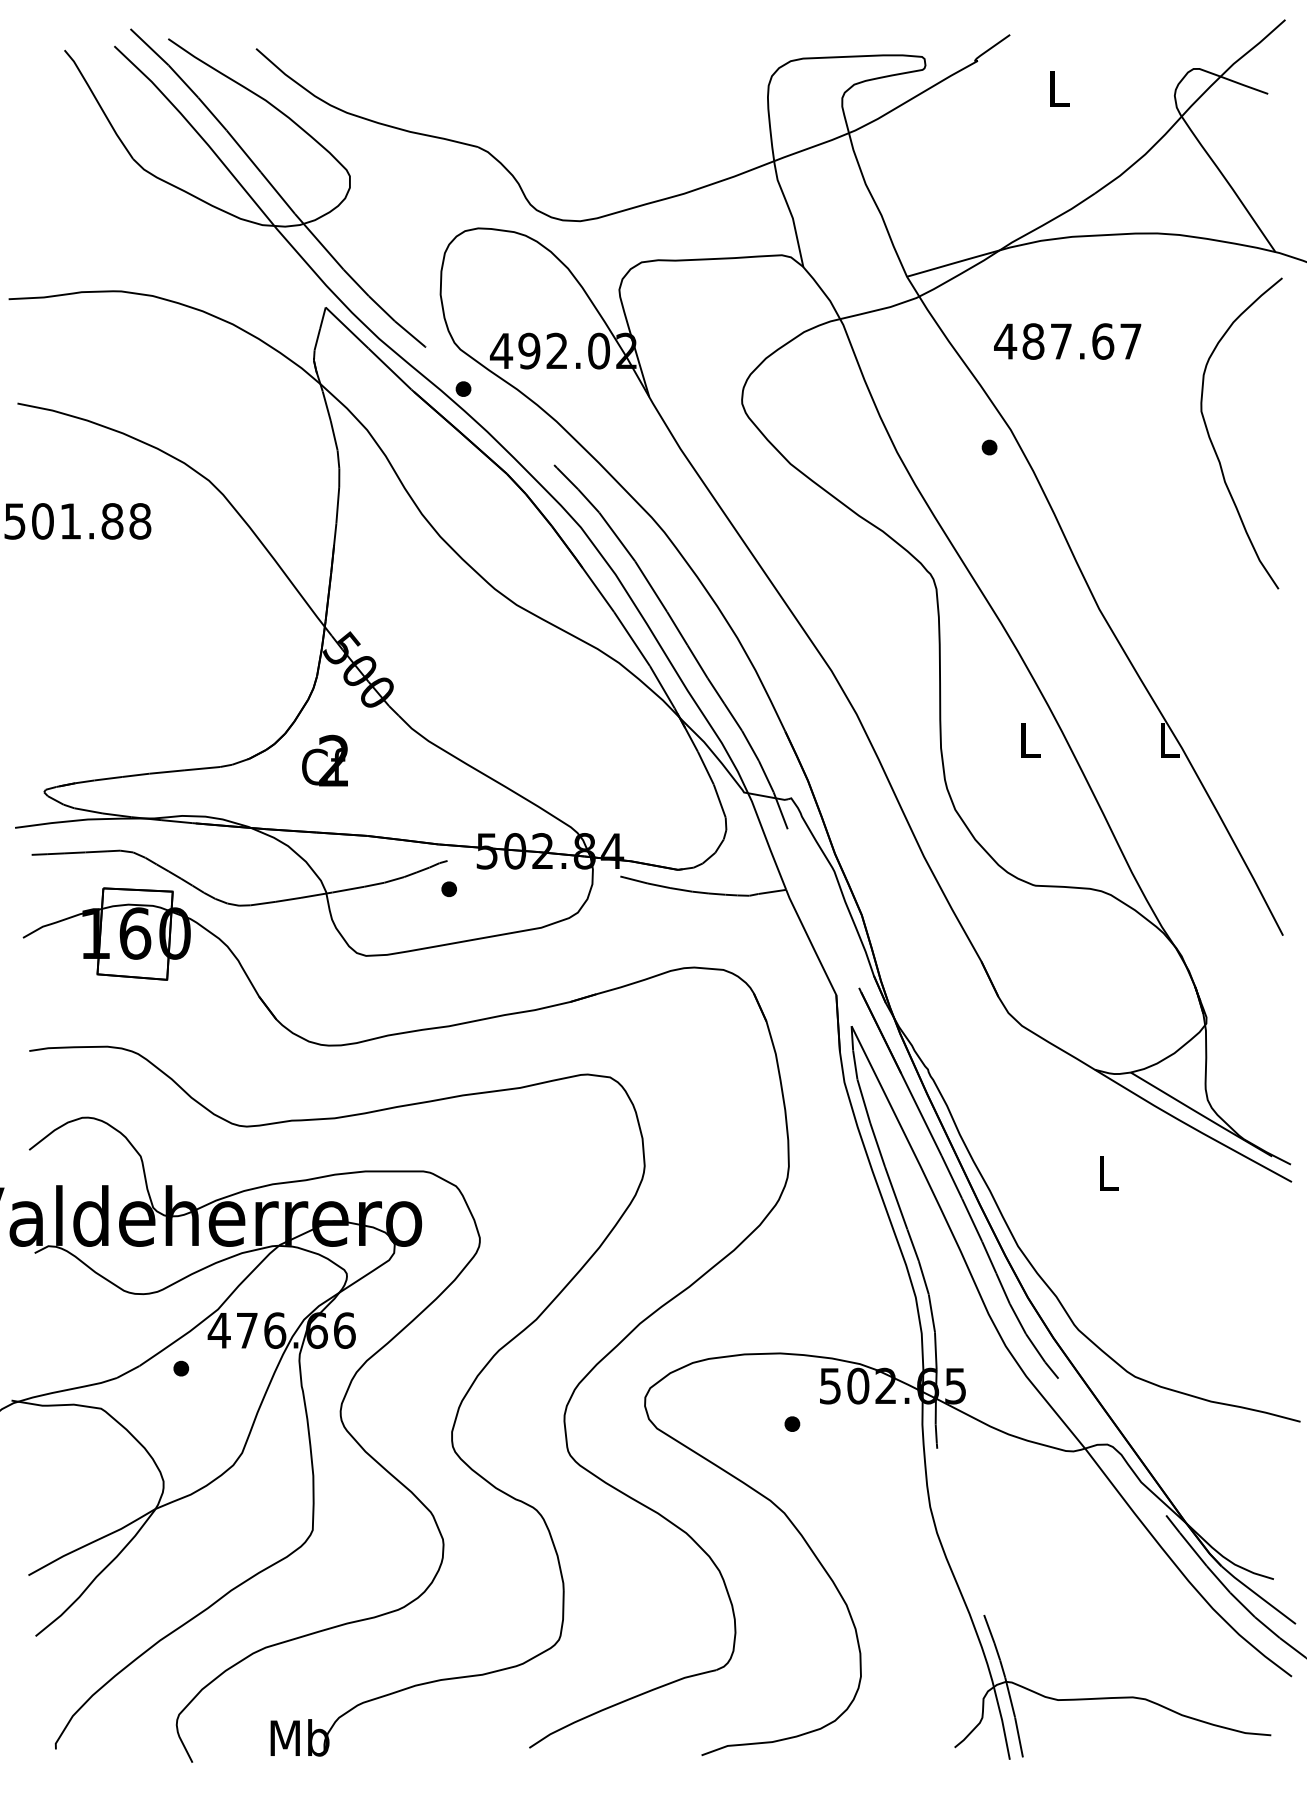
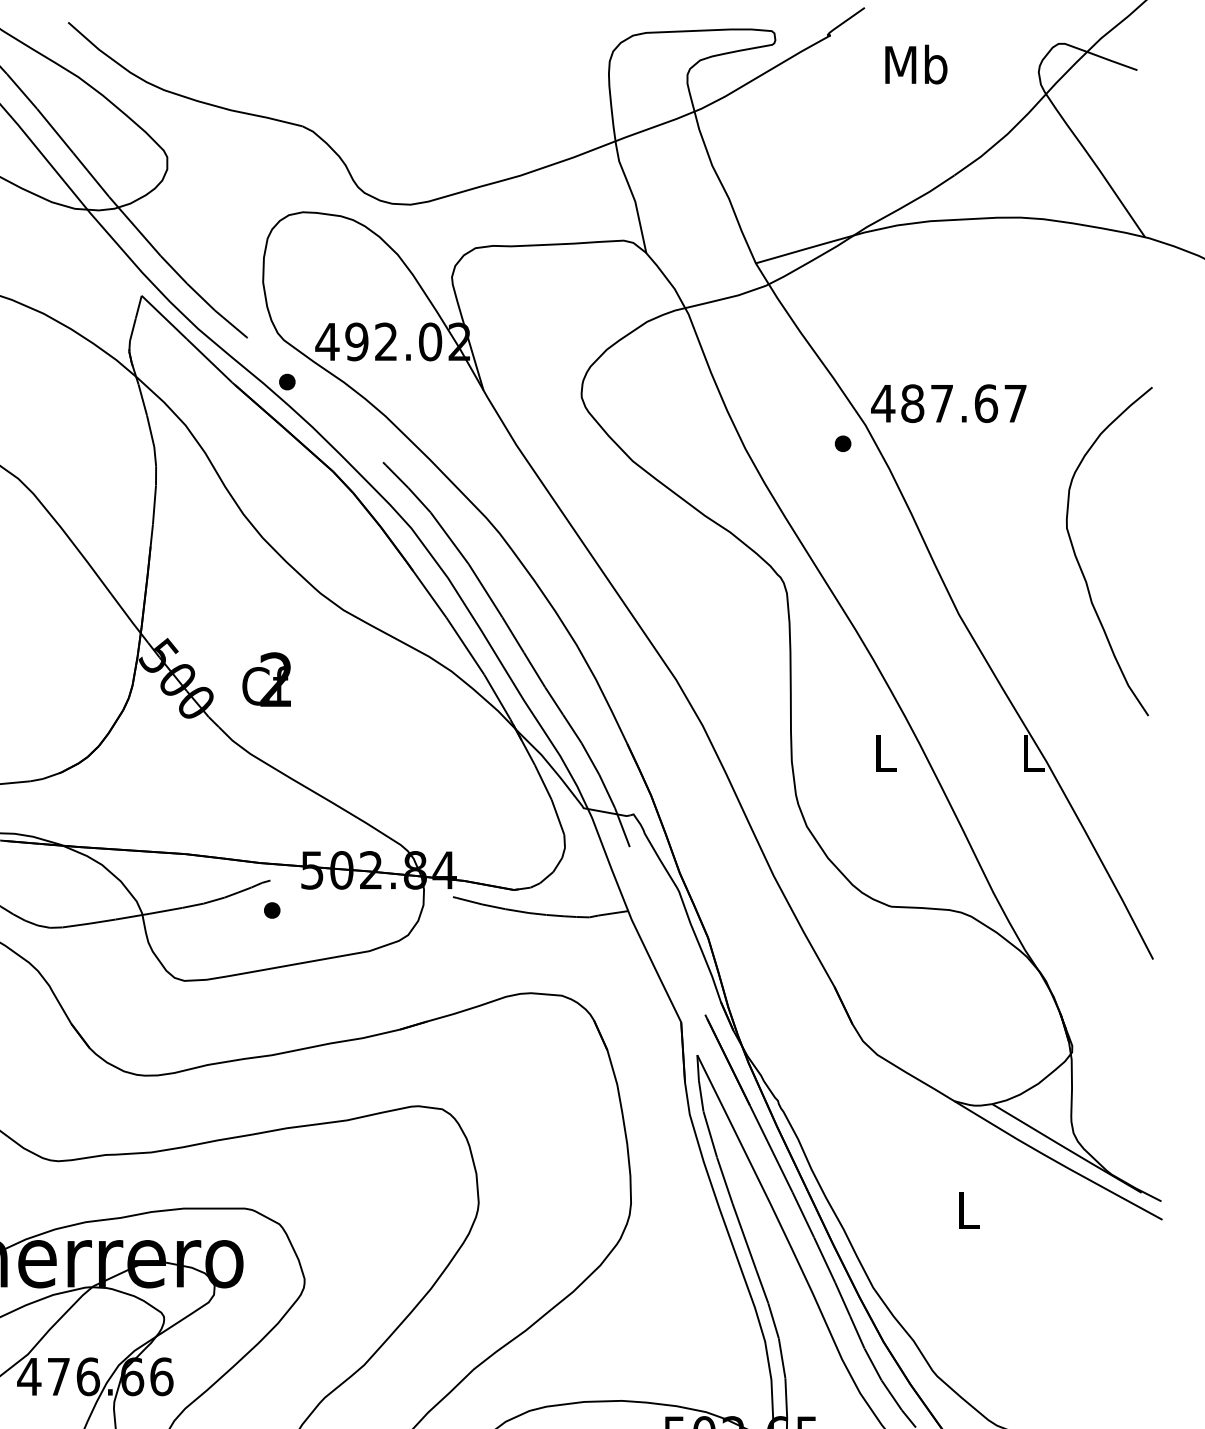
text: (1058, 88) -> (915, 64), L -> Mb
text: (1067, 341) -> (948, 403), moved
curve: (1214, 446) -> (1080, 565), moved
text: (324, 760) -> (266, 679), moved

